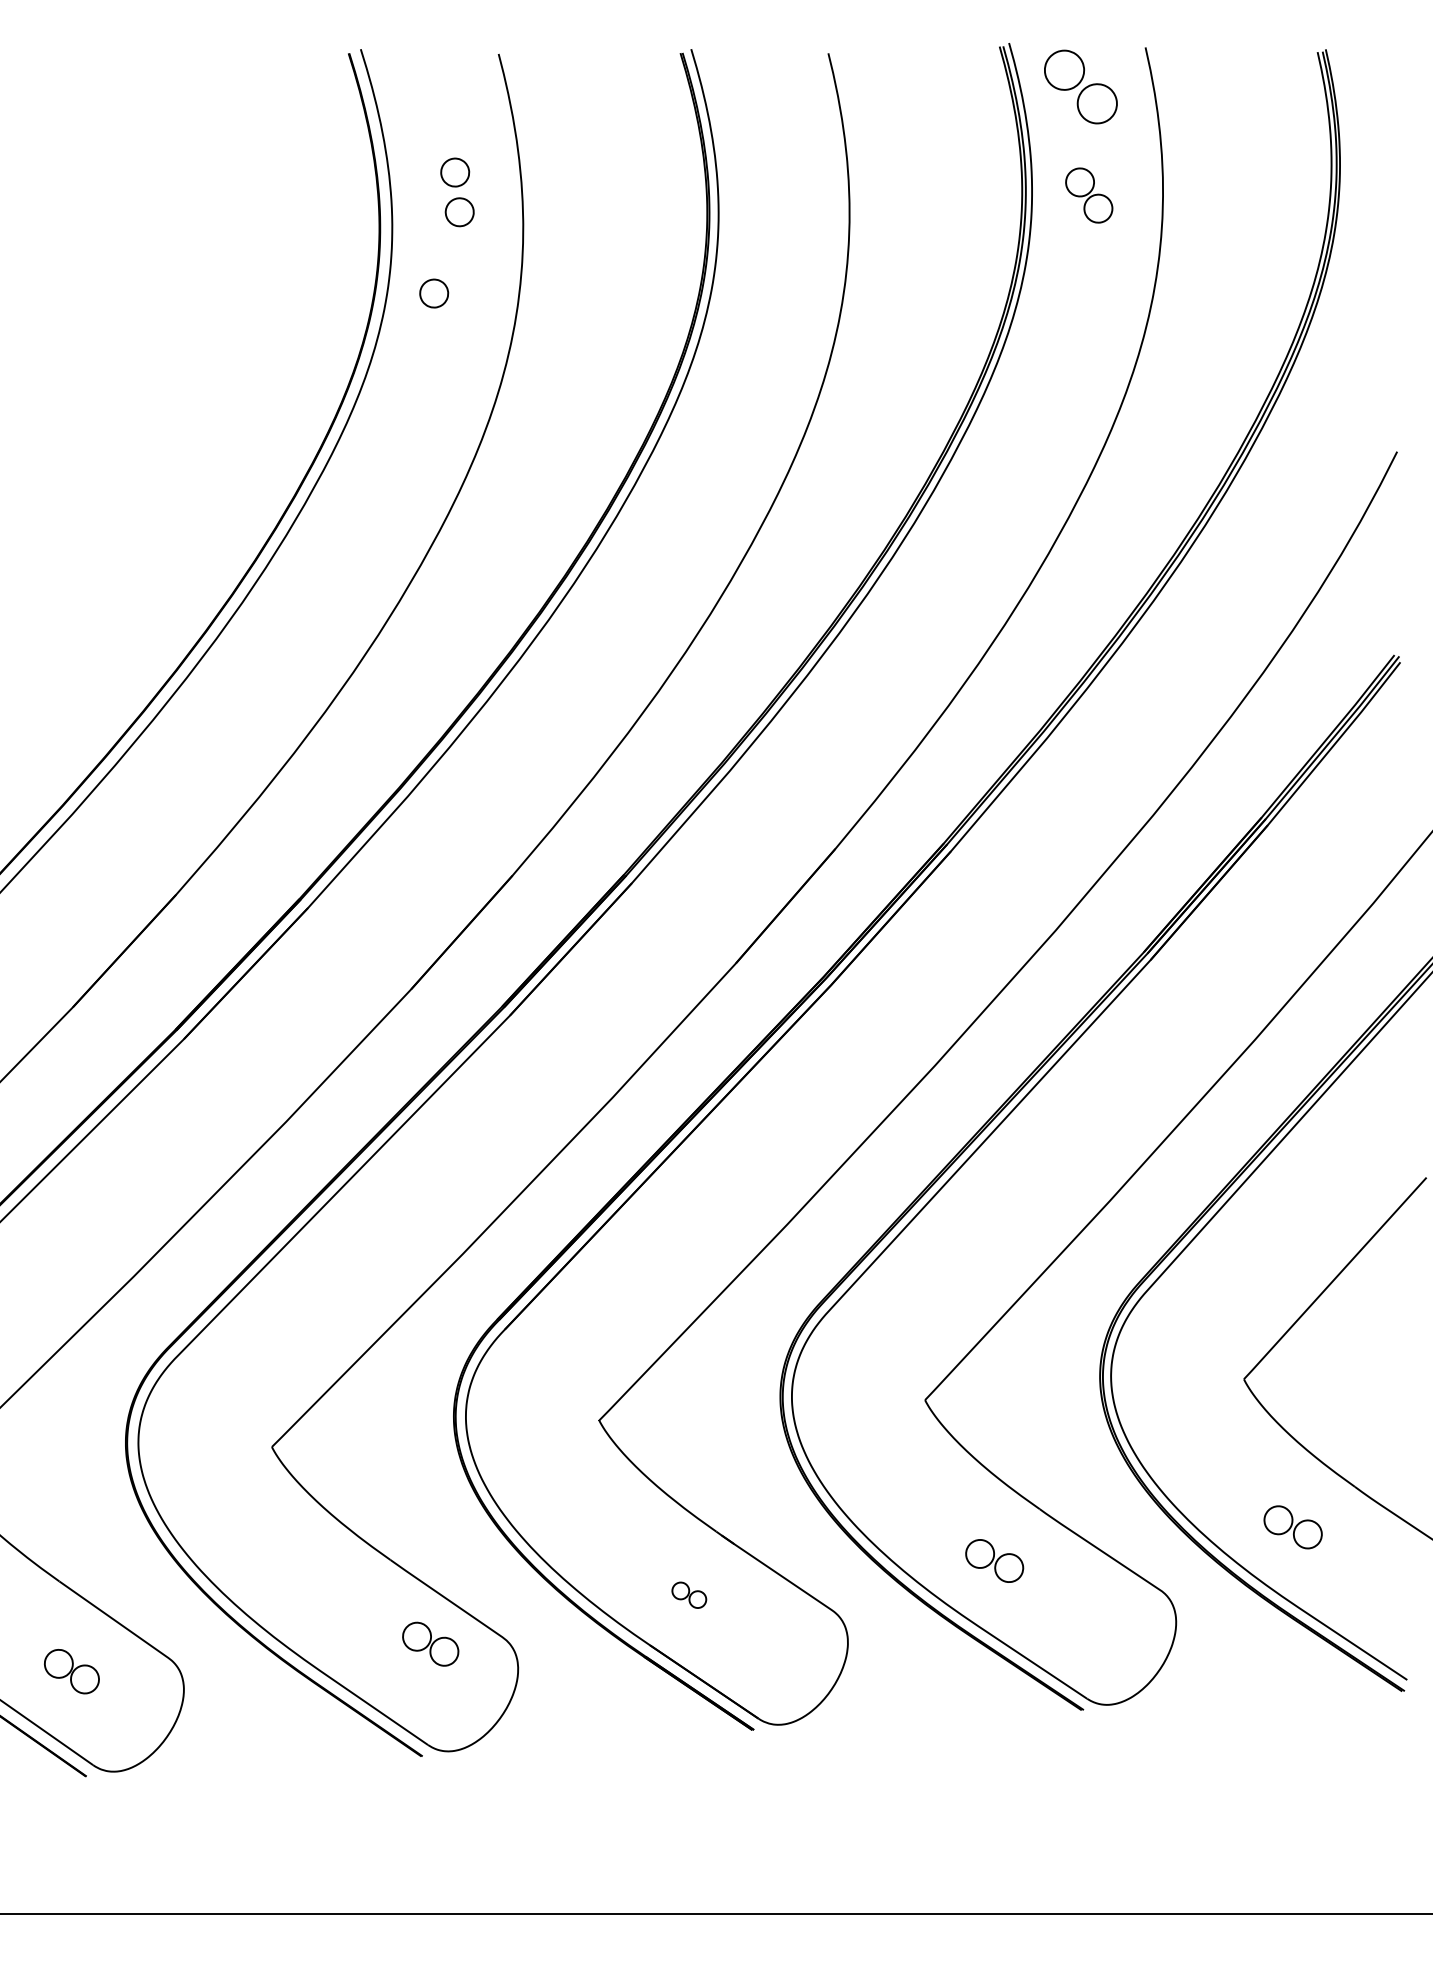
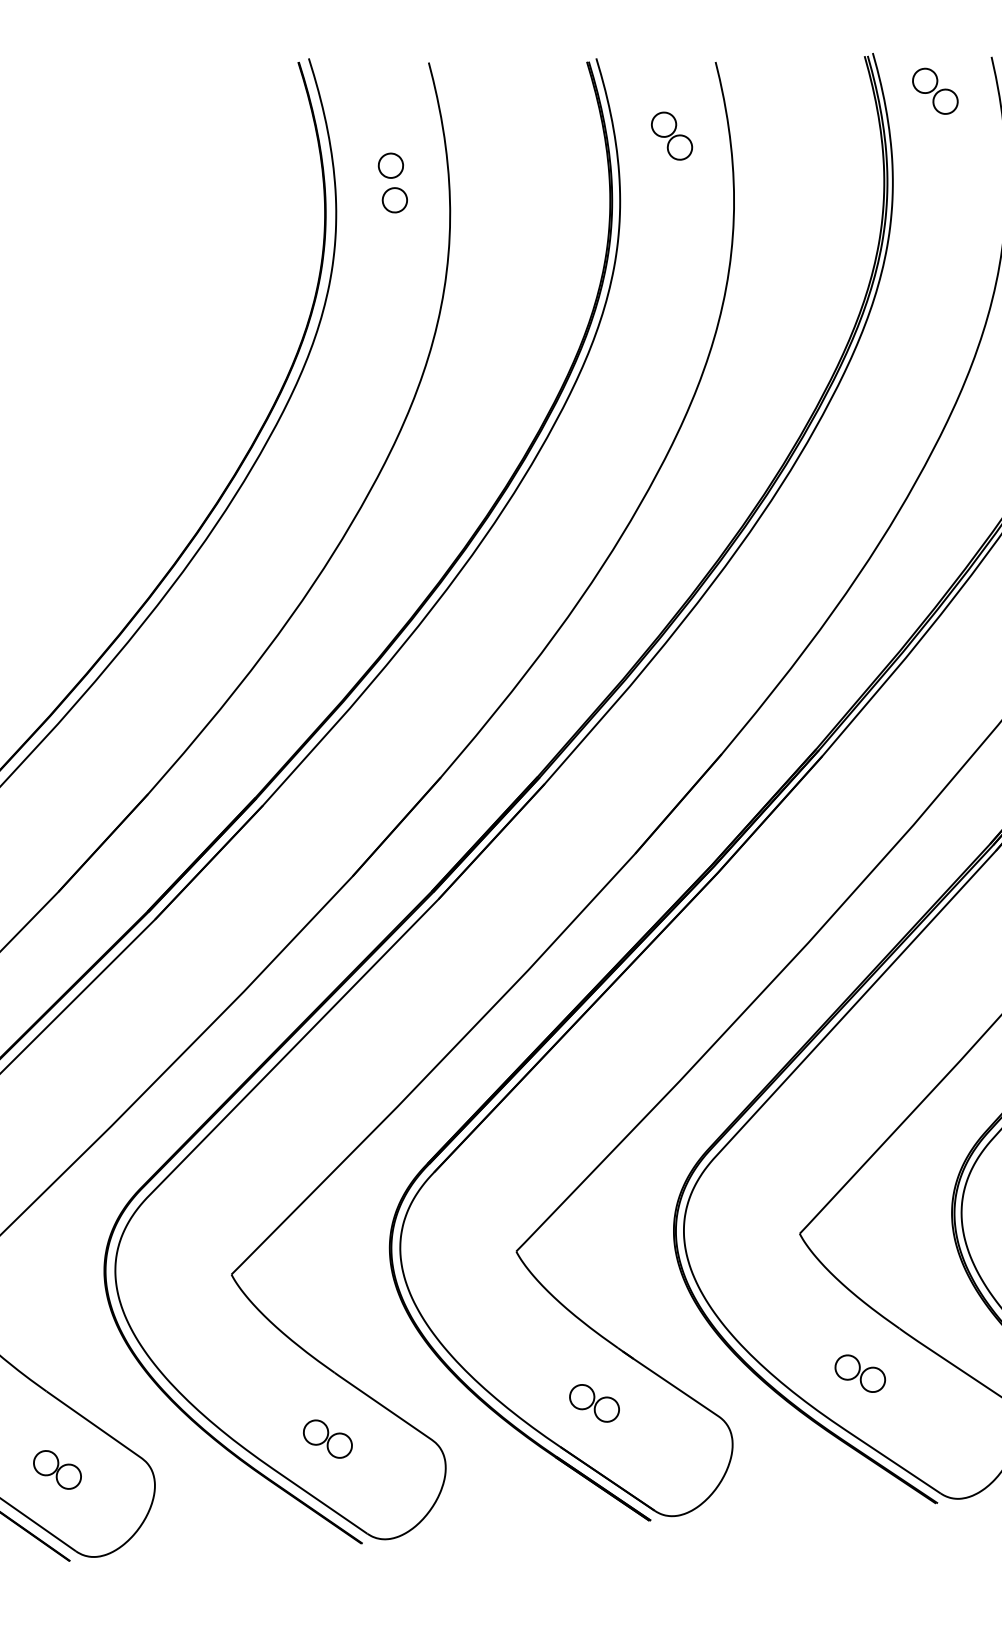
part: (1080, 86) -> (934, 90), size x0.71
part: (1089, 195) -> (672, 136), moved
part: (434, 293) -> (372, 270), removed
part: (689, 1595) -> (594, 1403), size x1.67
part: (430, 1643) -> (327, 1438), moved

